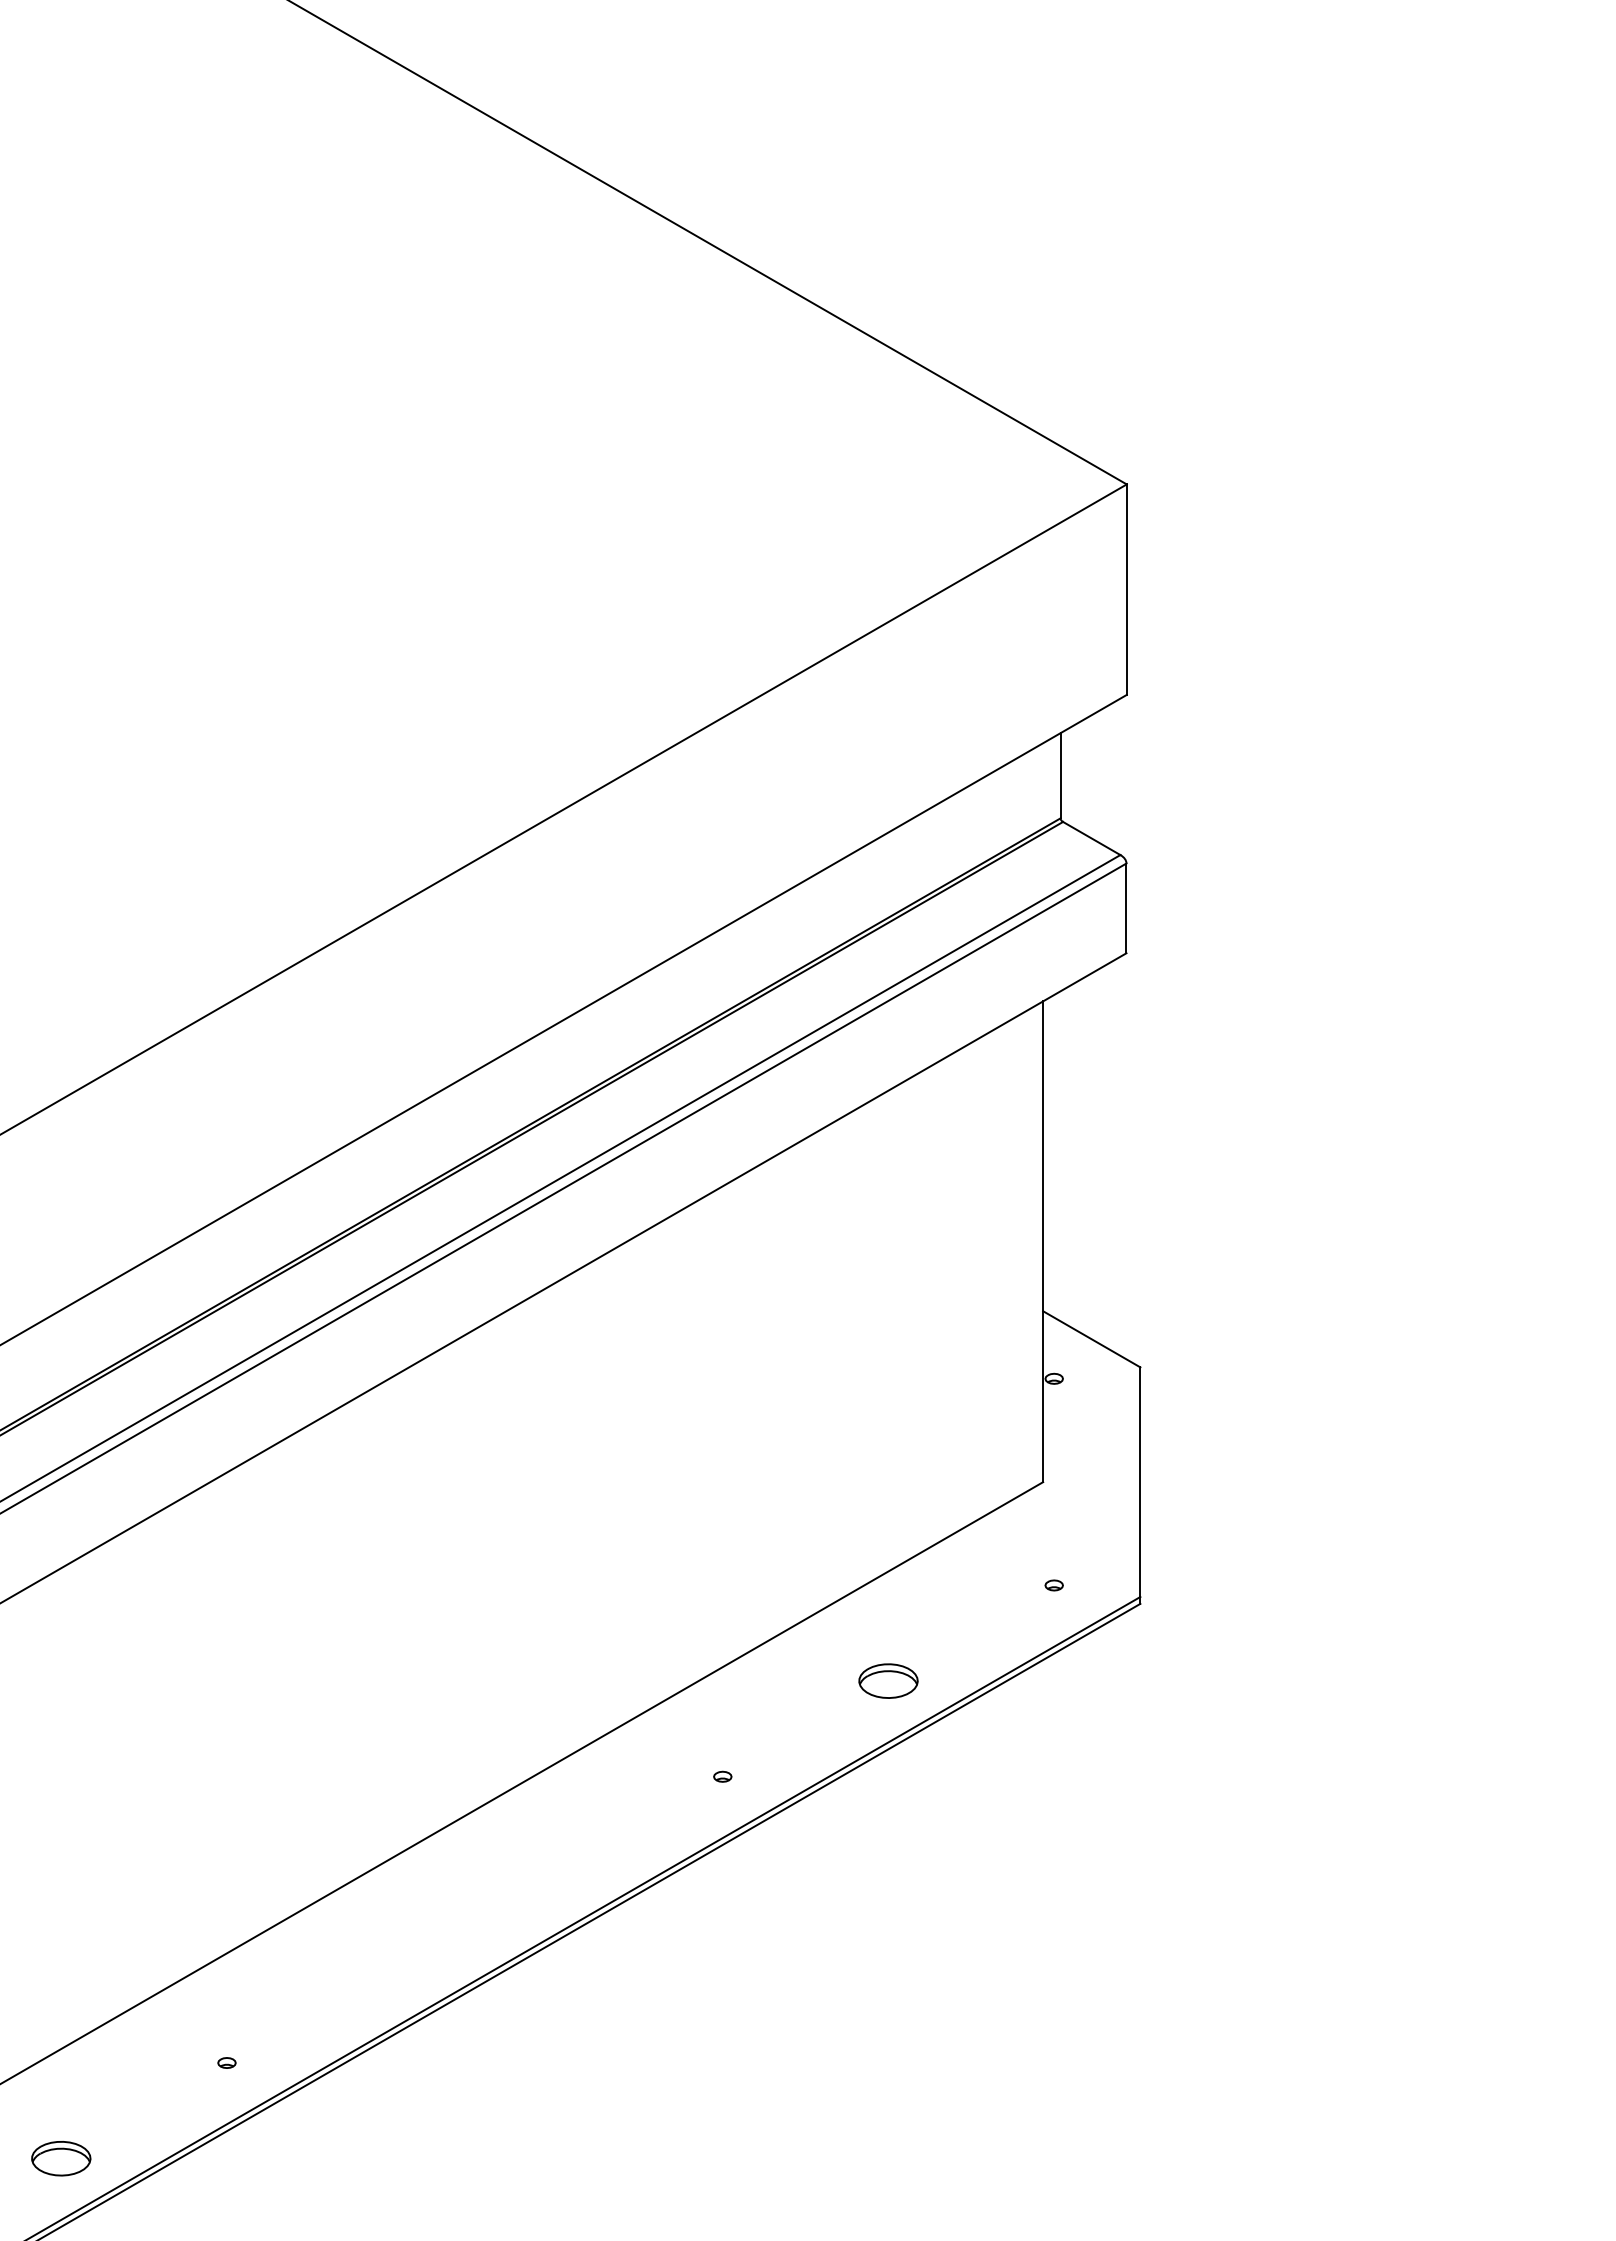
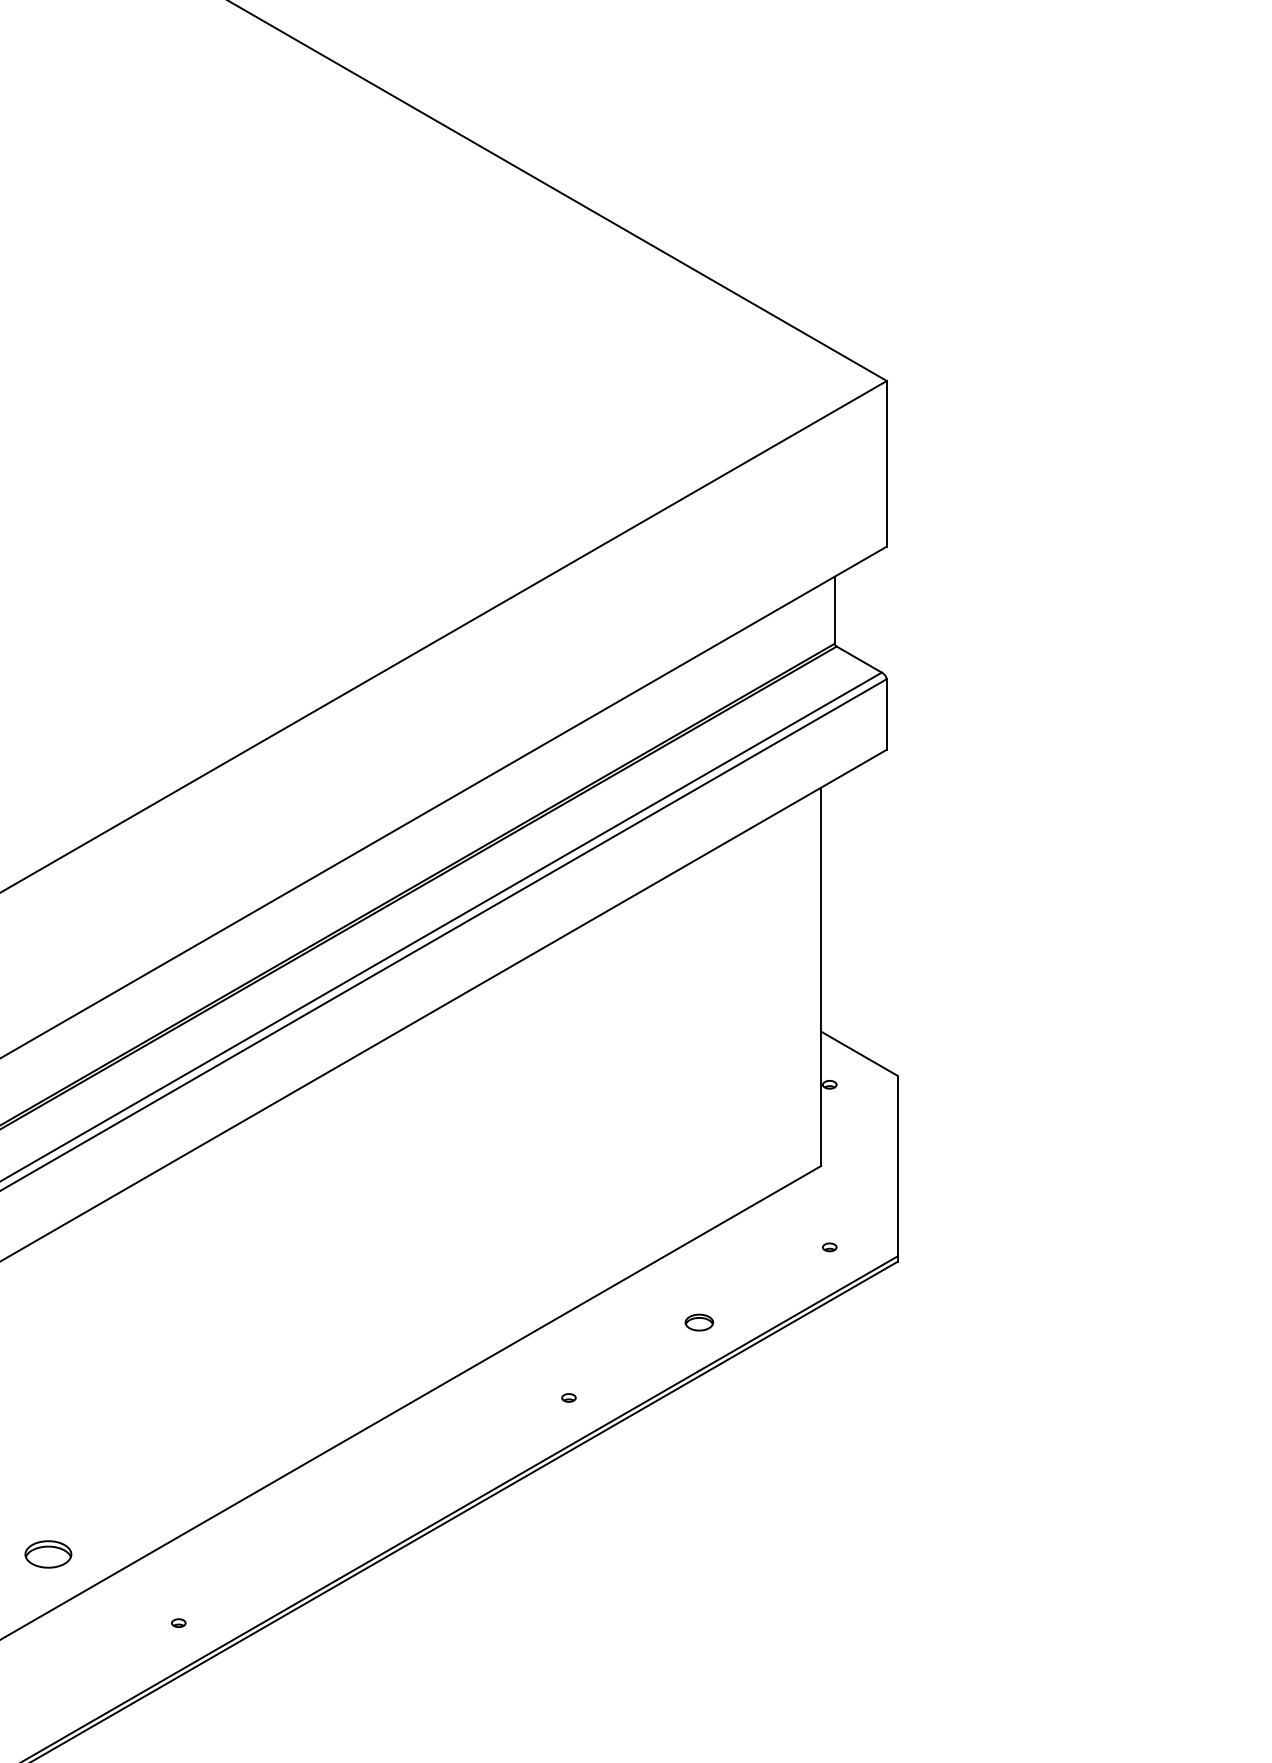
part: (888, 1680) -> (699, 1322), size x0.6
part: (61, 2158) -> (48, 1554), moved

